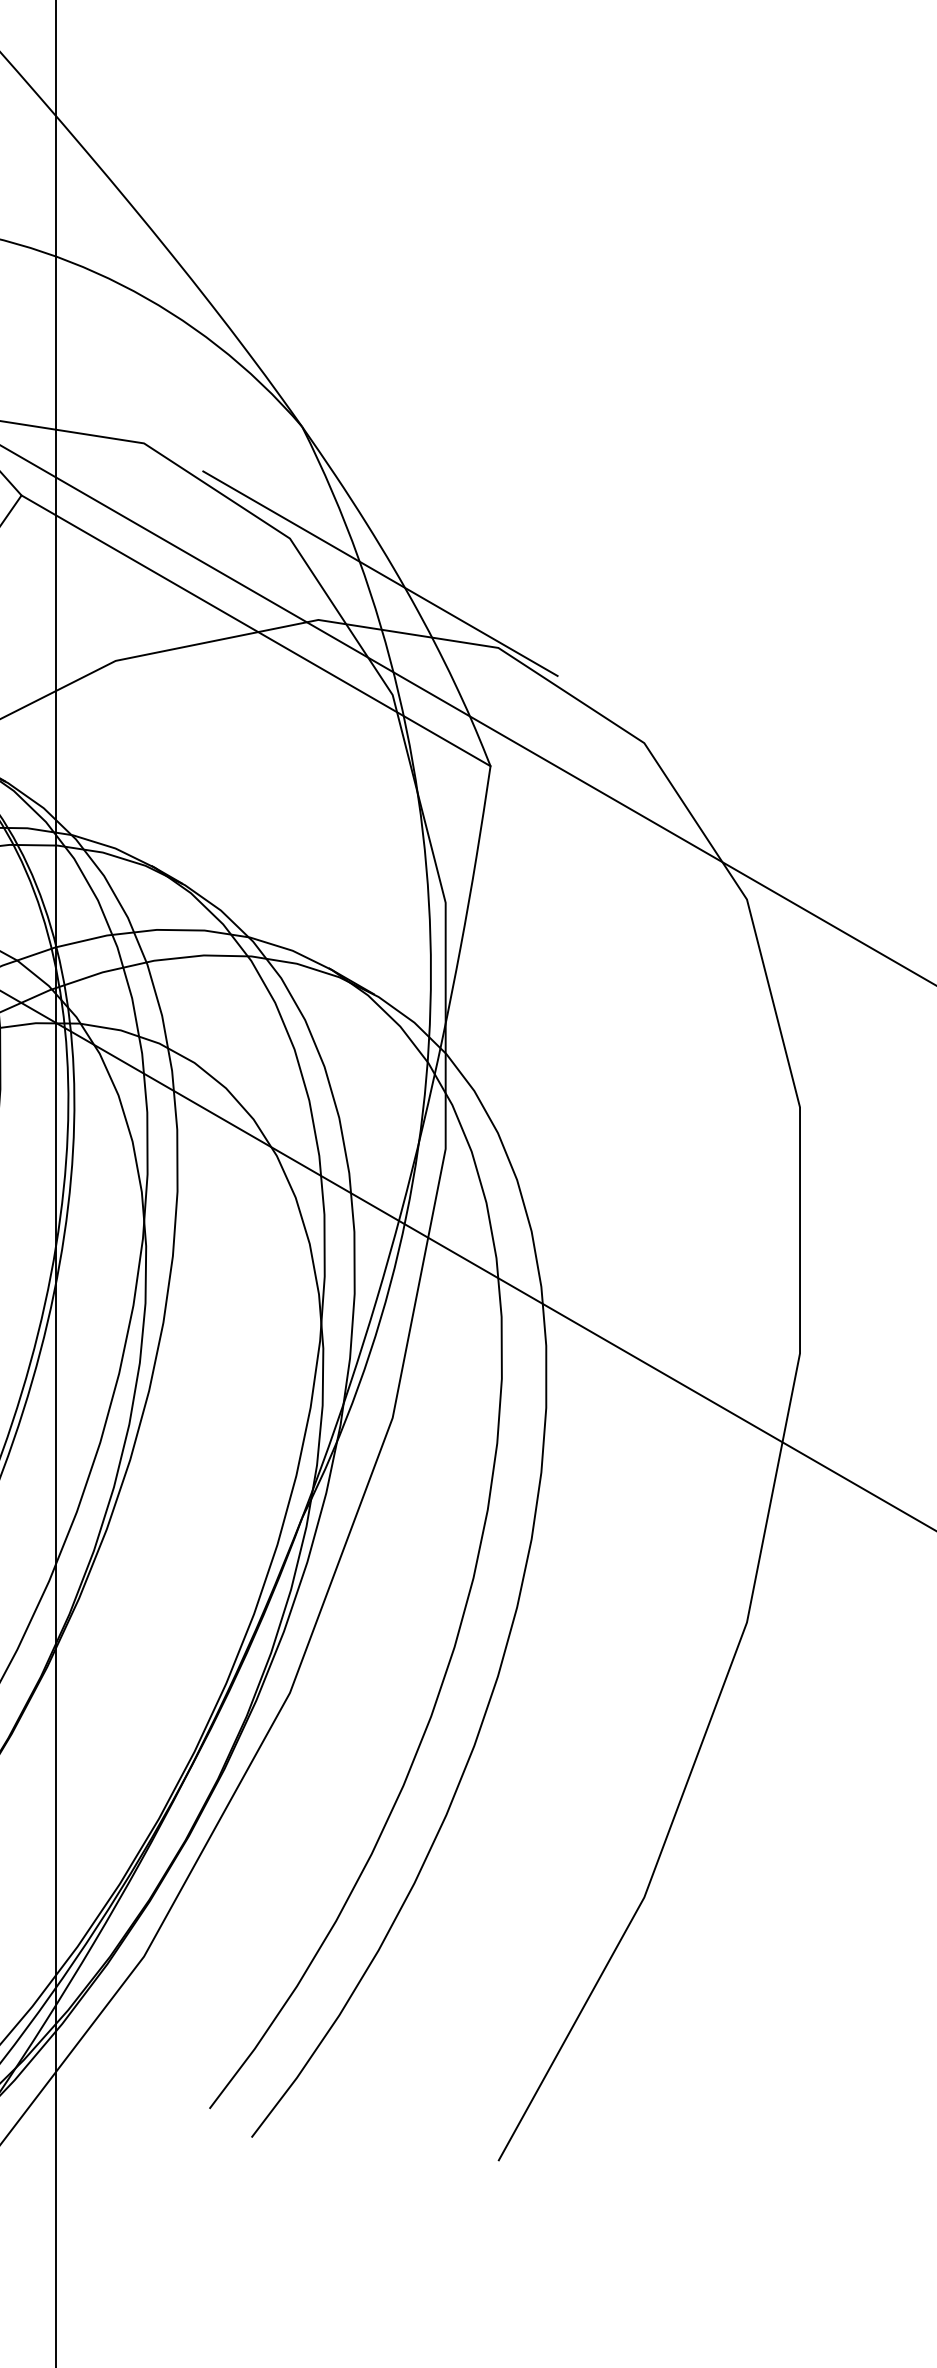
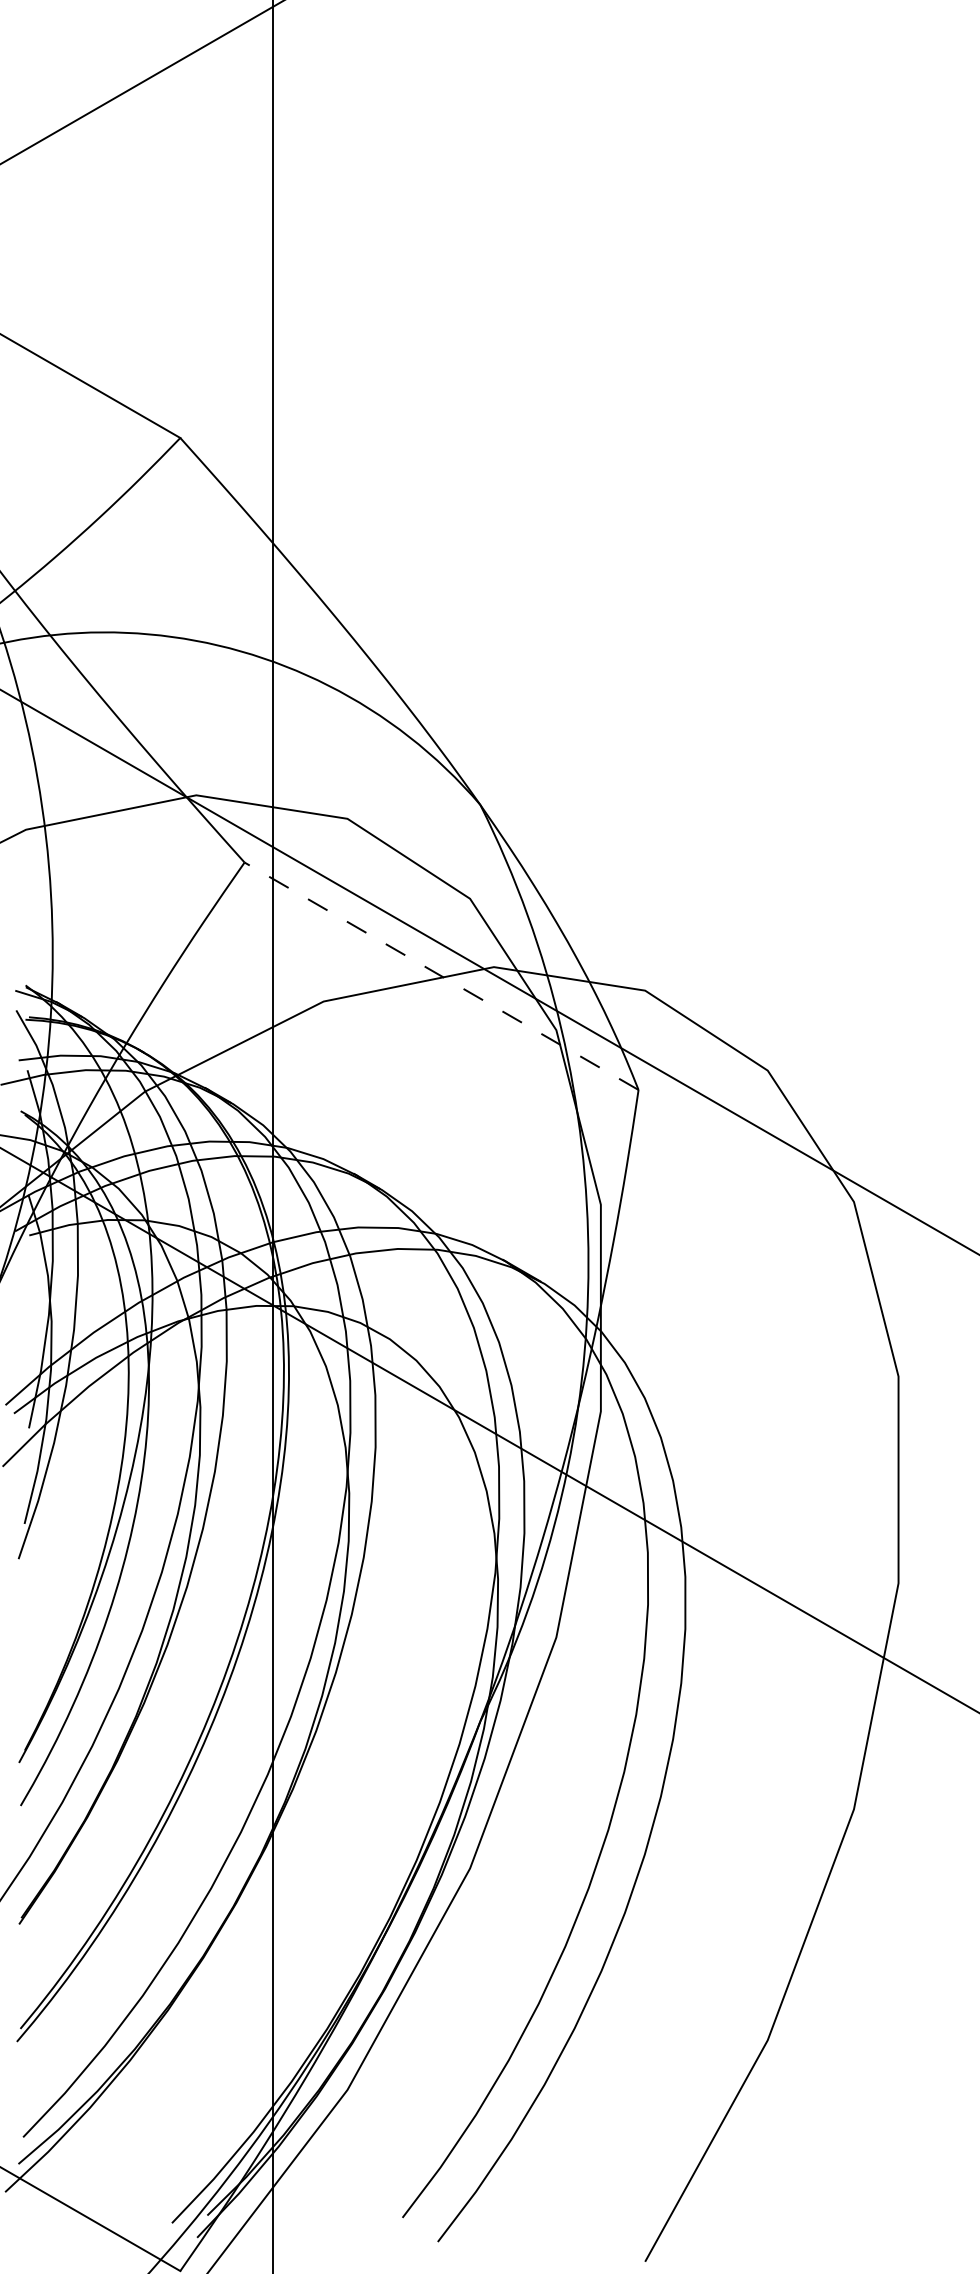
line: (379, 573) -> (545, 928), removed
line: (255, 631) -> (441, 976), solid -> dashed

